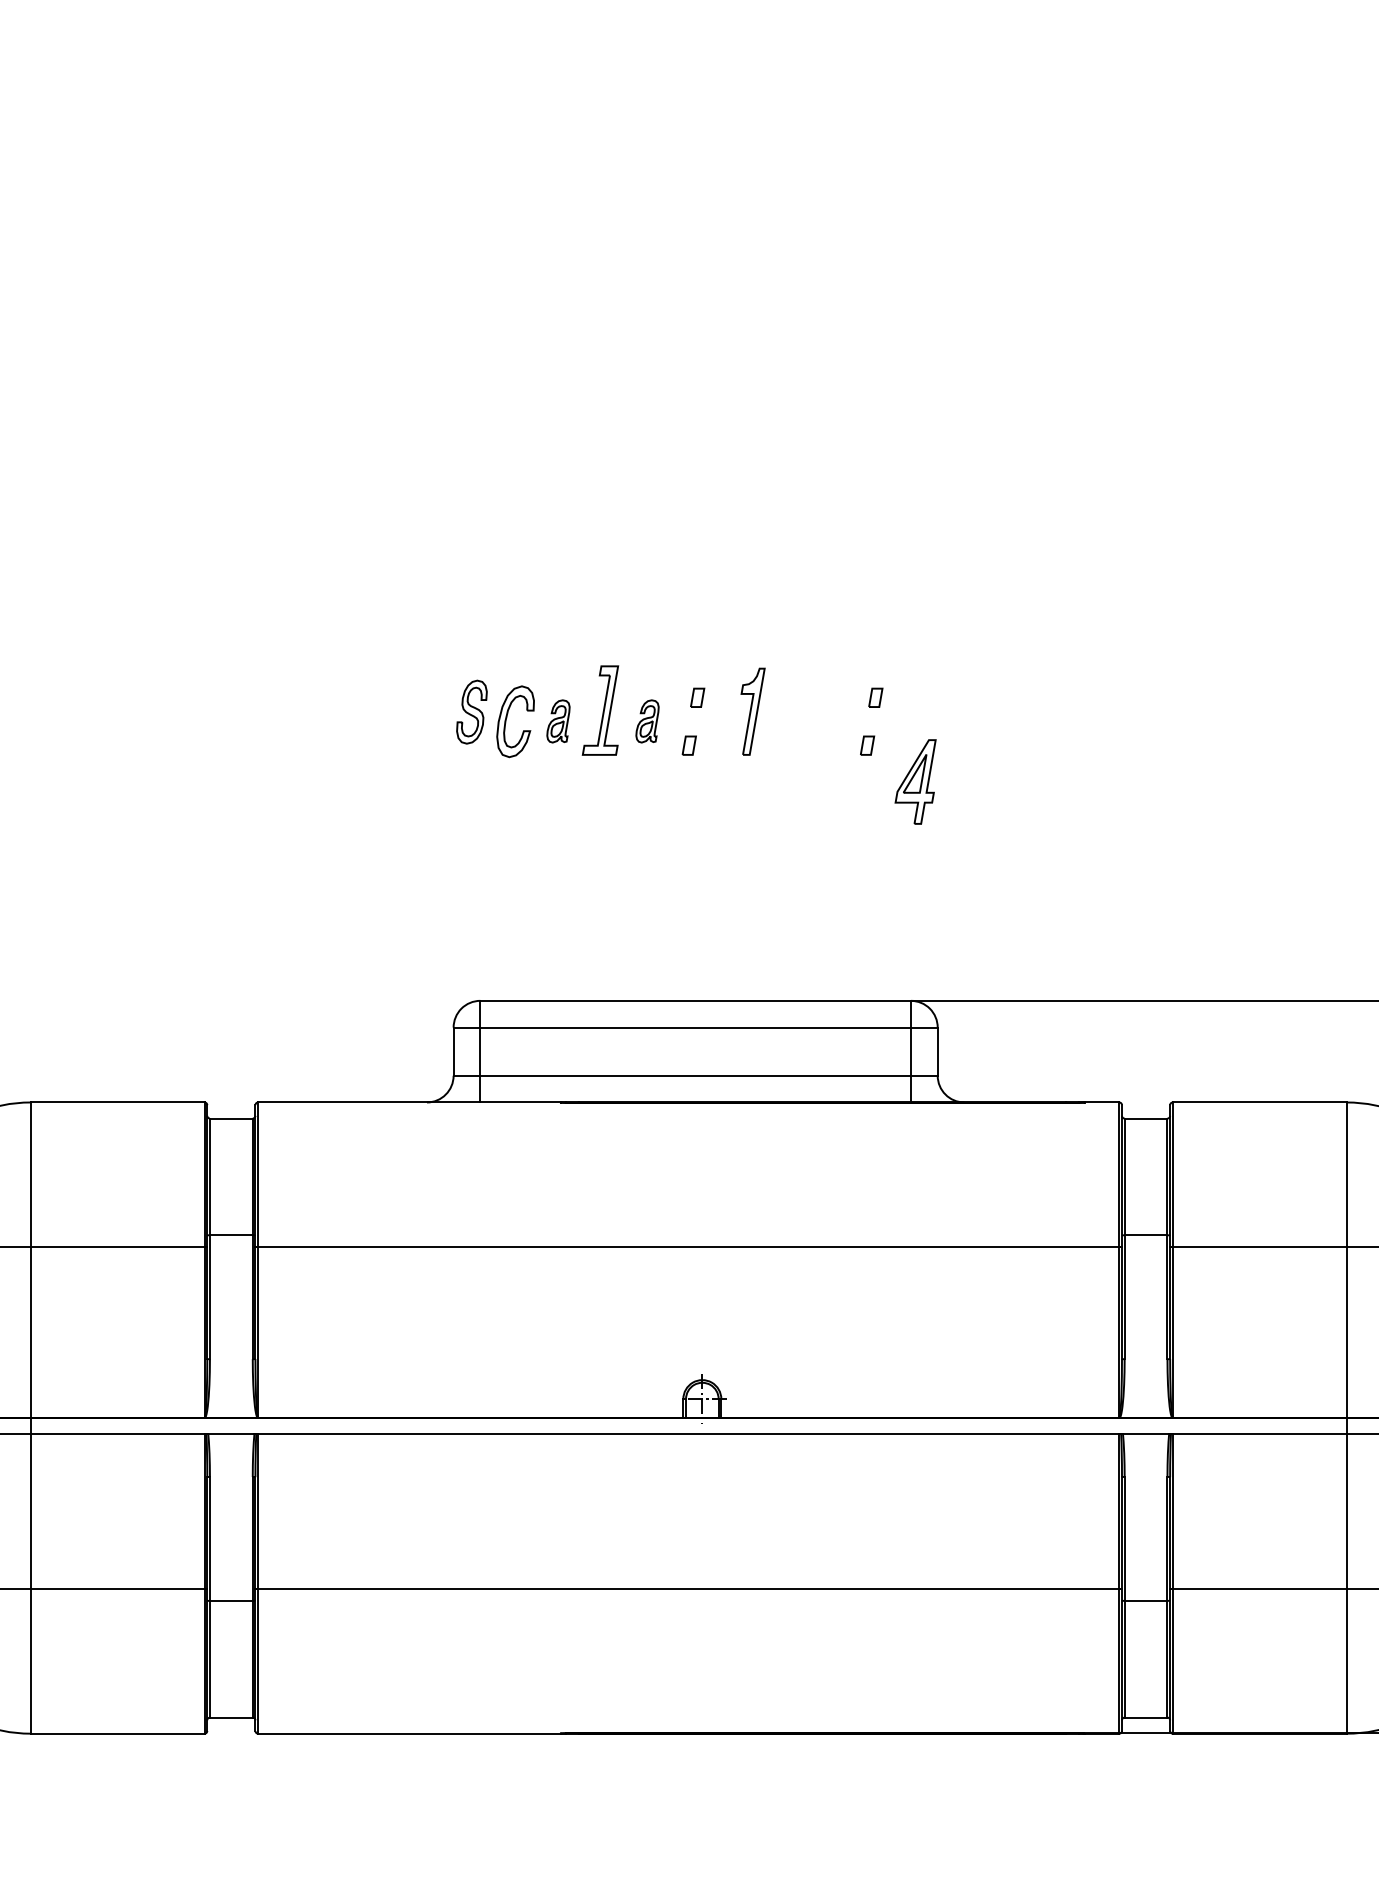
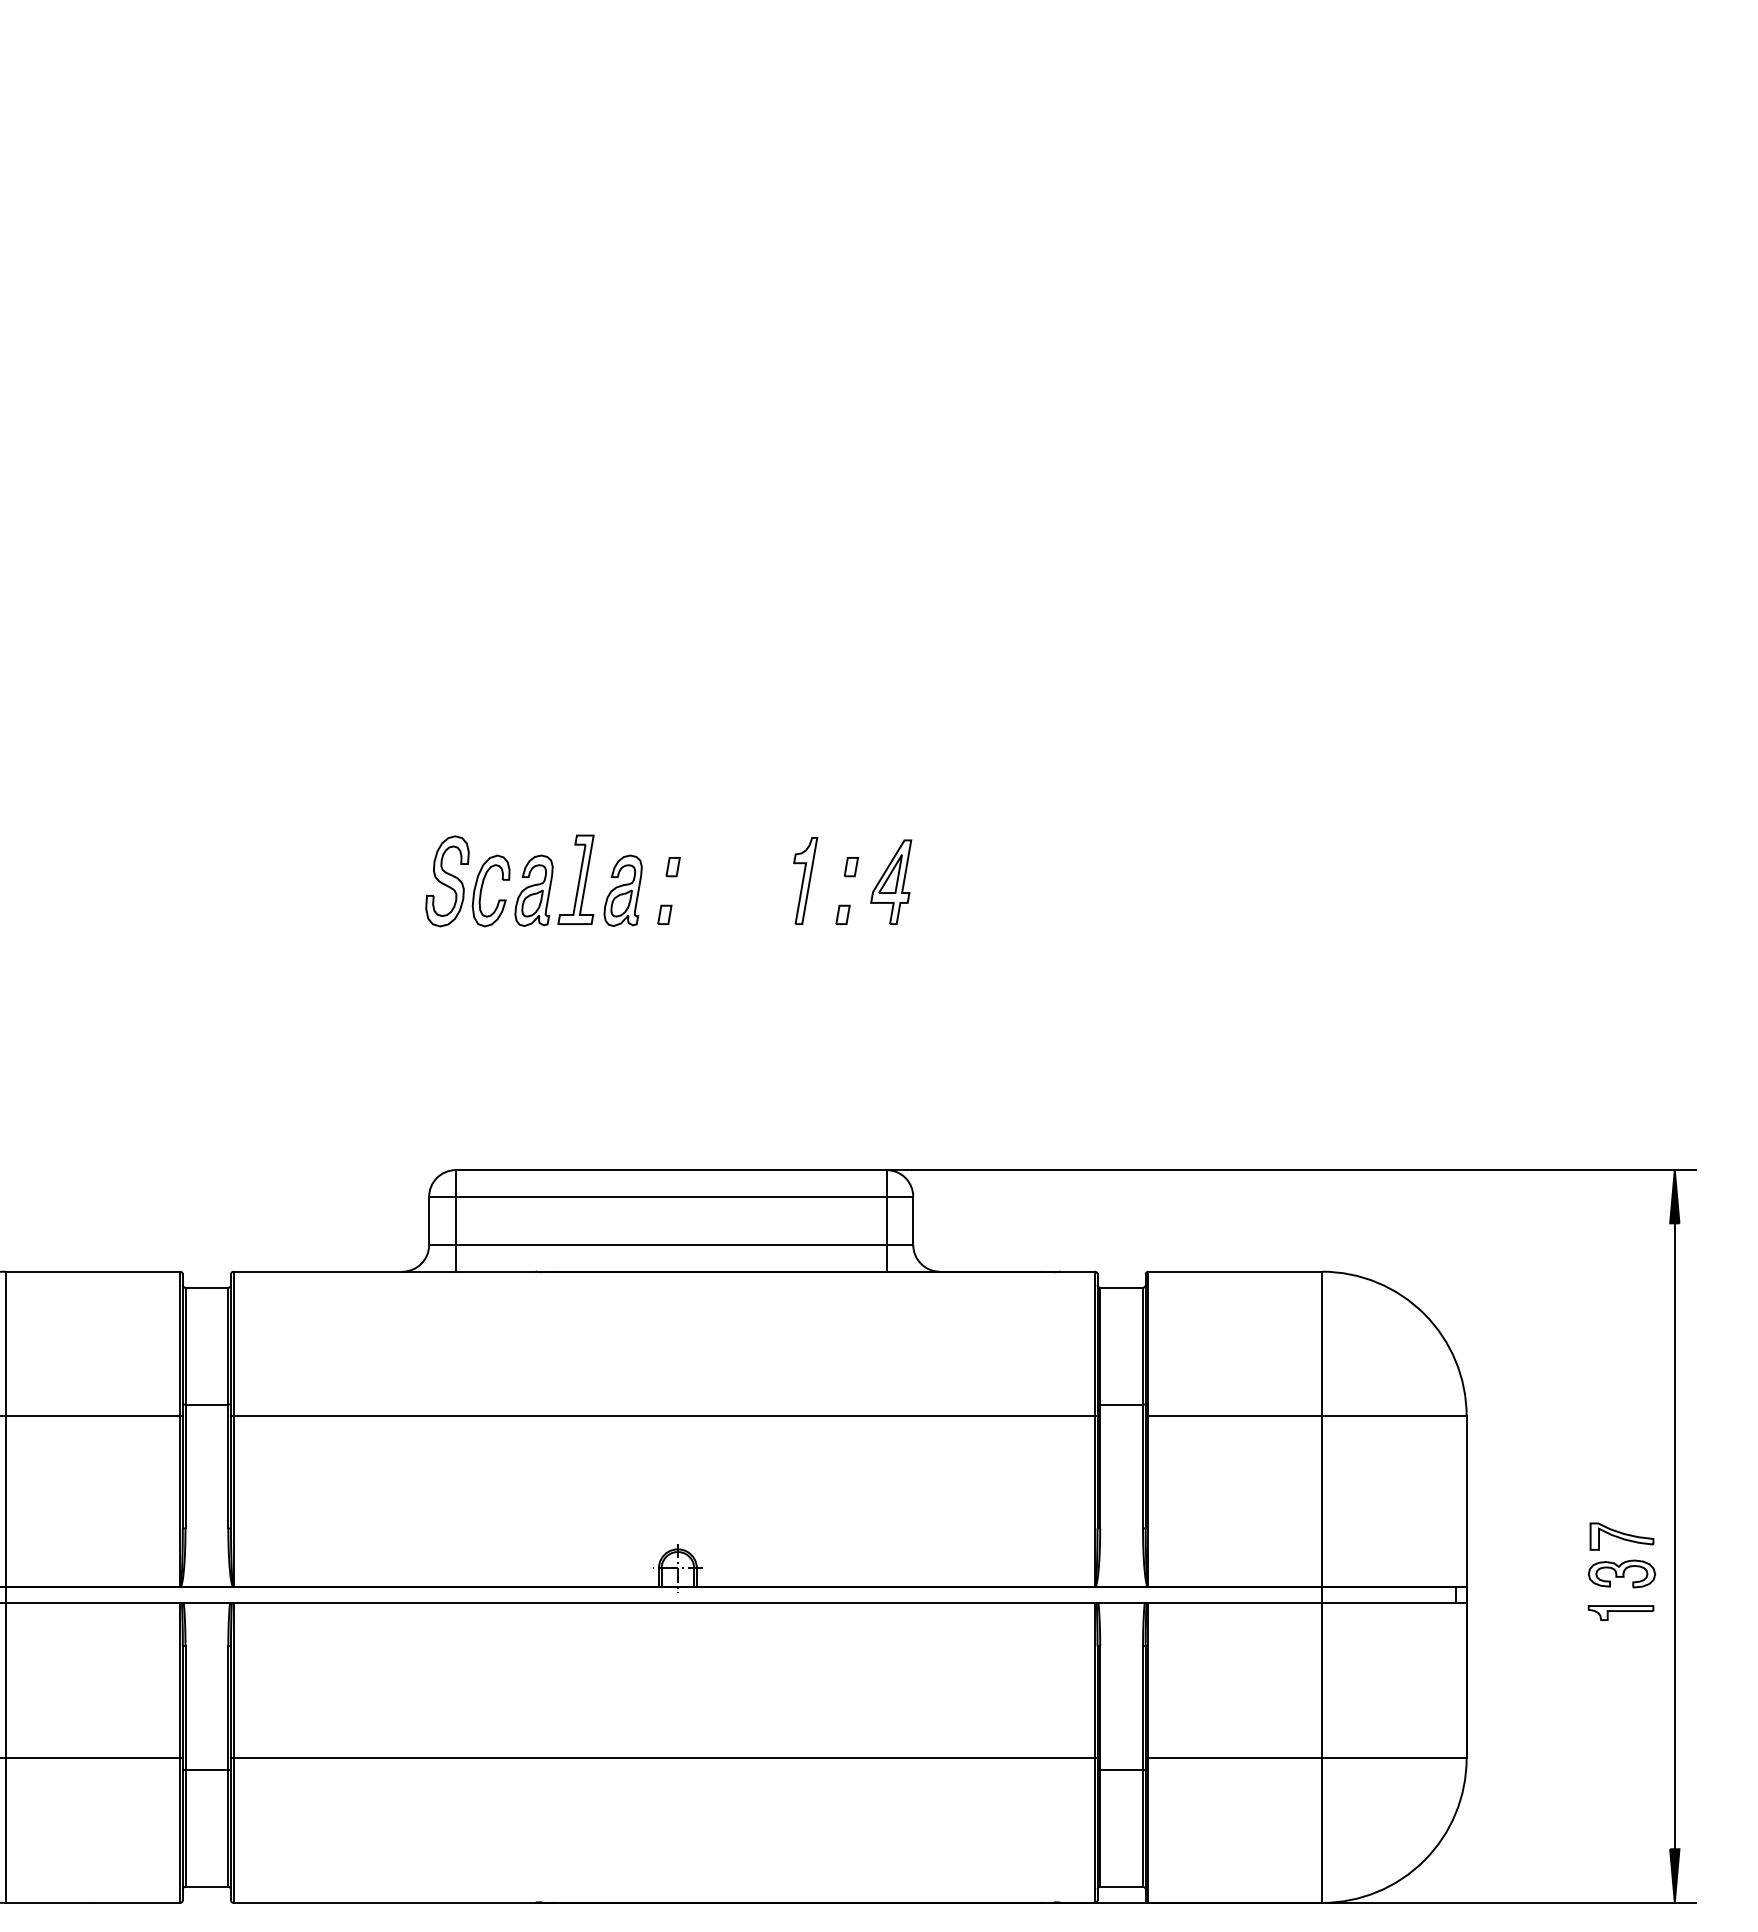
part: (752, 711) -> (805, 880), moved
part: (471, 712) -> (447, 881), size x1.43
part: (557, 721) -> (533, 890), size x1.67
part: (646, 721) -> (622, 890), size x1.67
part: (915, 781) -> (891, 881), moved

